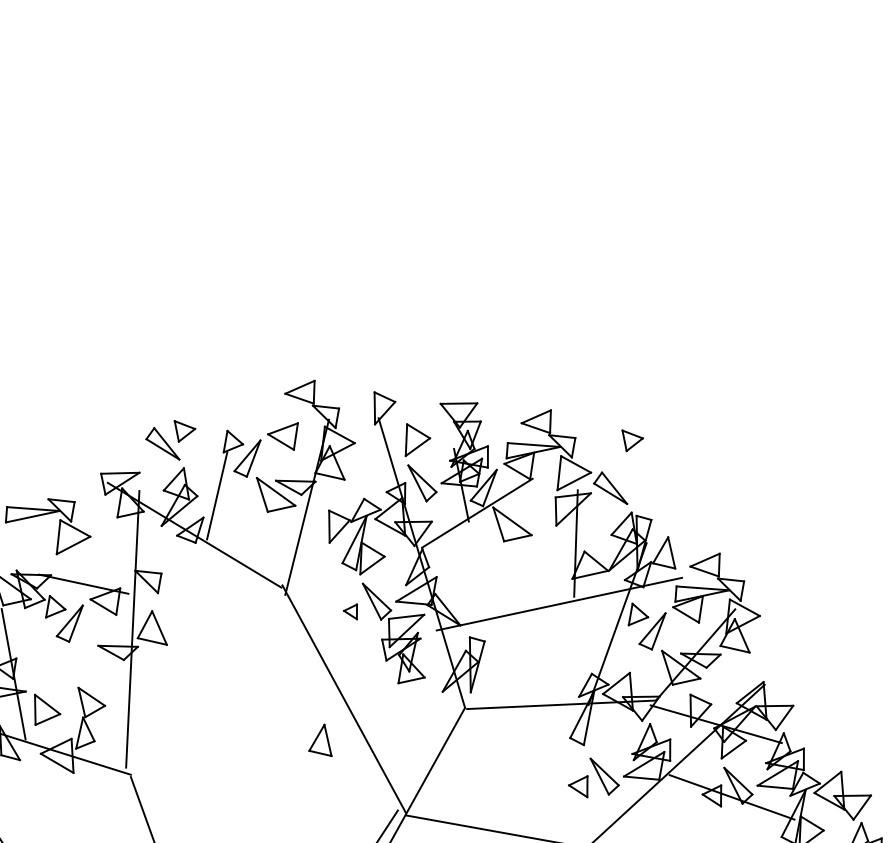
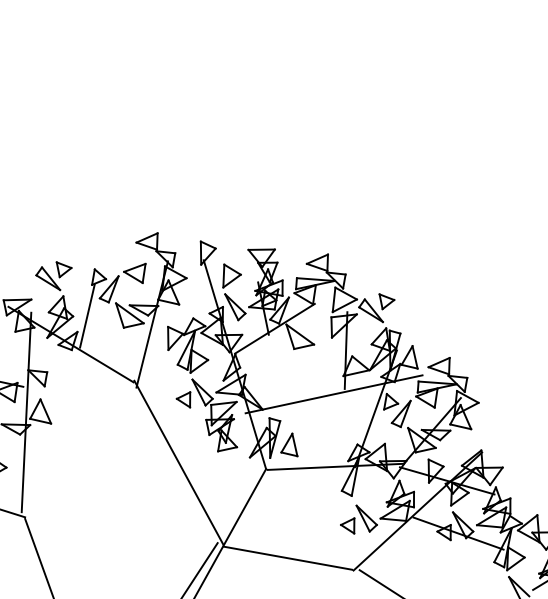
part: (632, 440) -> (386, 301), moved
part: (350, 611) -> (183, 399), size x1.43
part: (320, 739) -> (289, 444), moved

